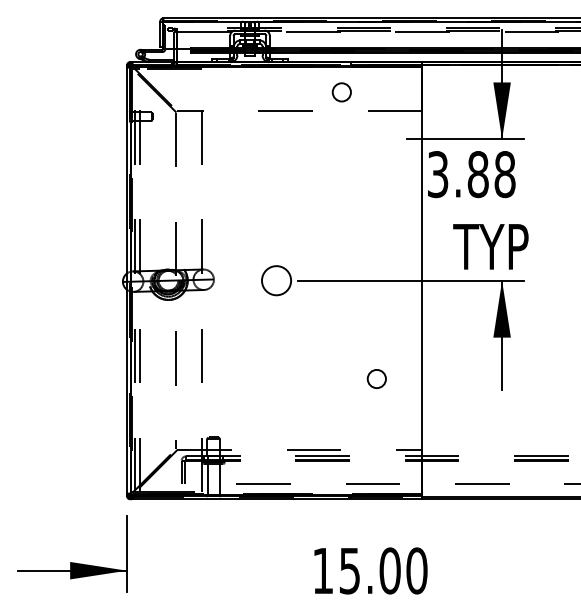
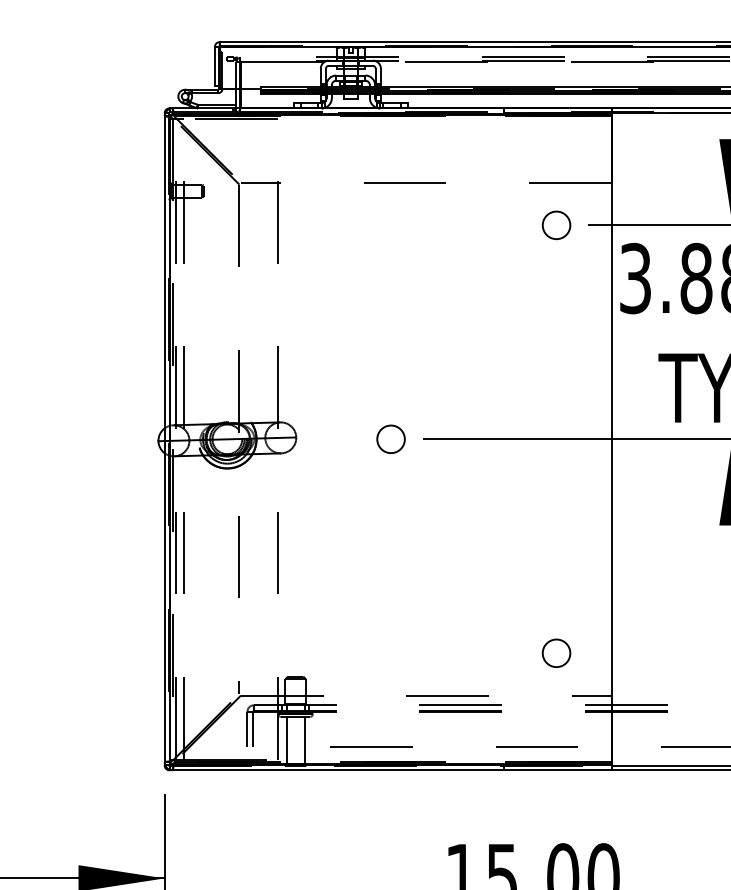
circle: (341, 92) -> (556, 225), moved
circle: (276, 280) -> (390, 439), size x0.62
circle: (376, 378) -> (556, 652), moved

